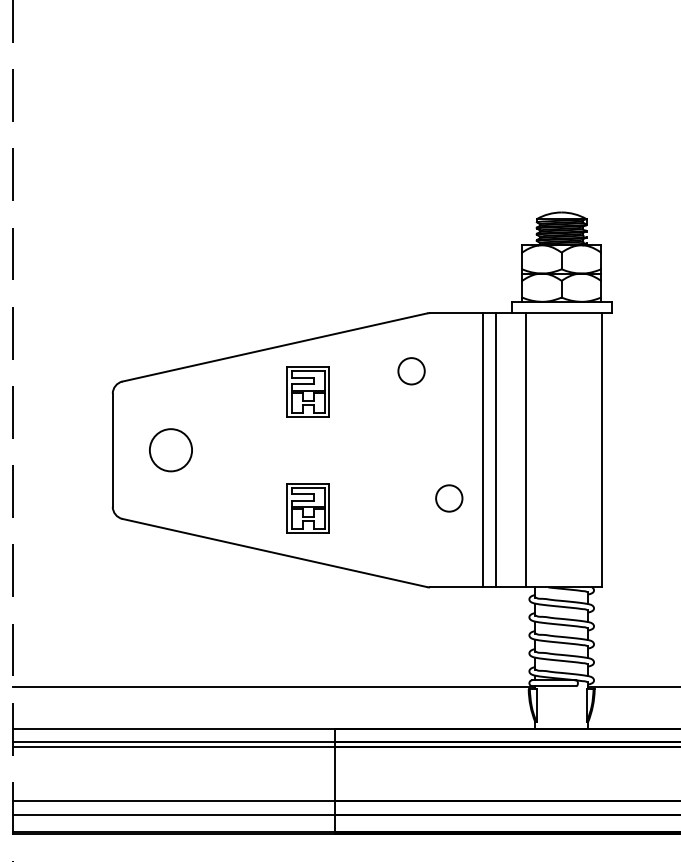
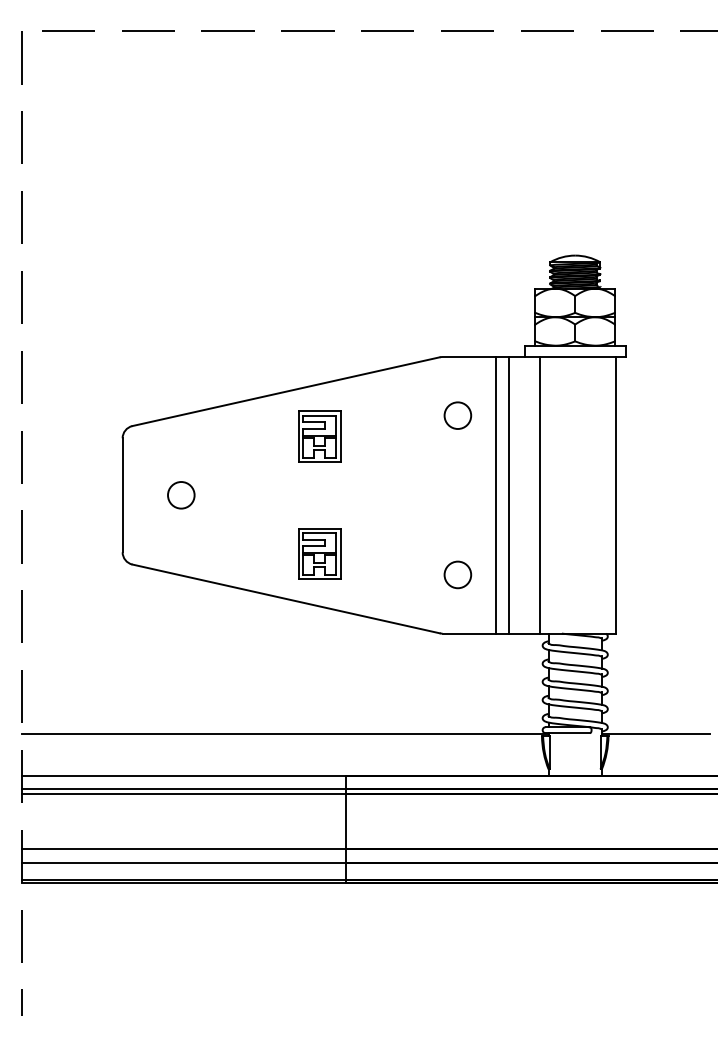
circle: (411, 371) -> (457, 415), moved
circle: (171, 450) -> (181, 495), size x0.62
circle: (448, 498) -> (457, 574), moved

